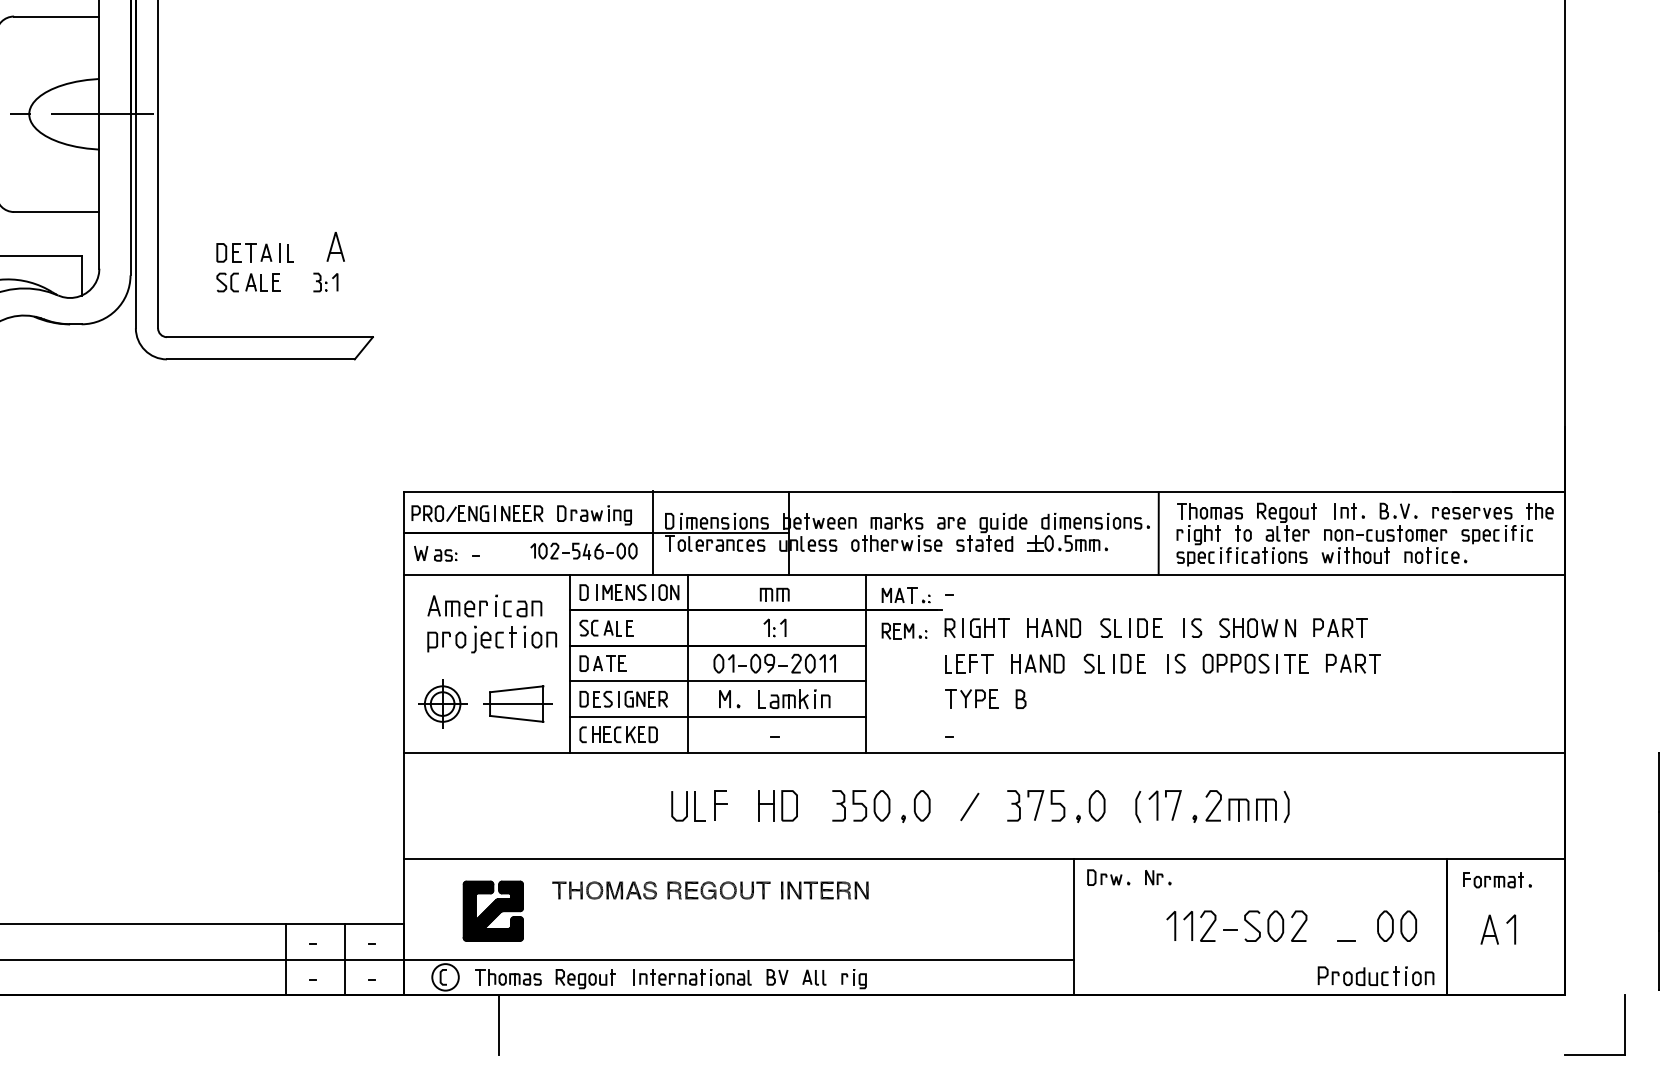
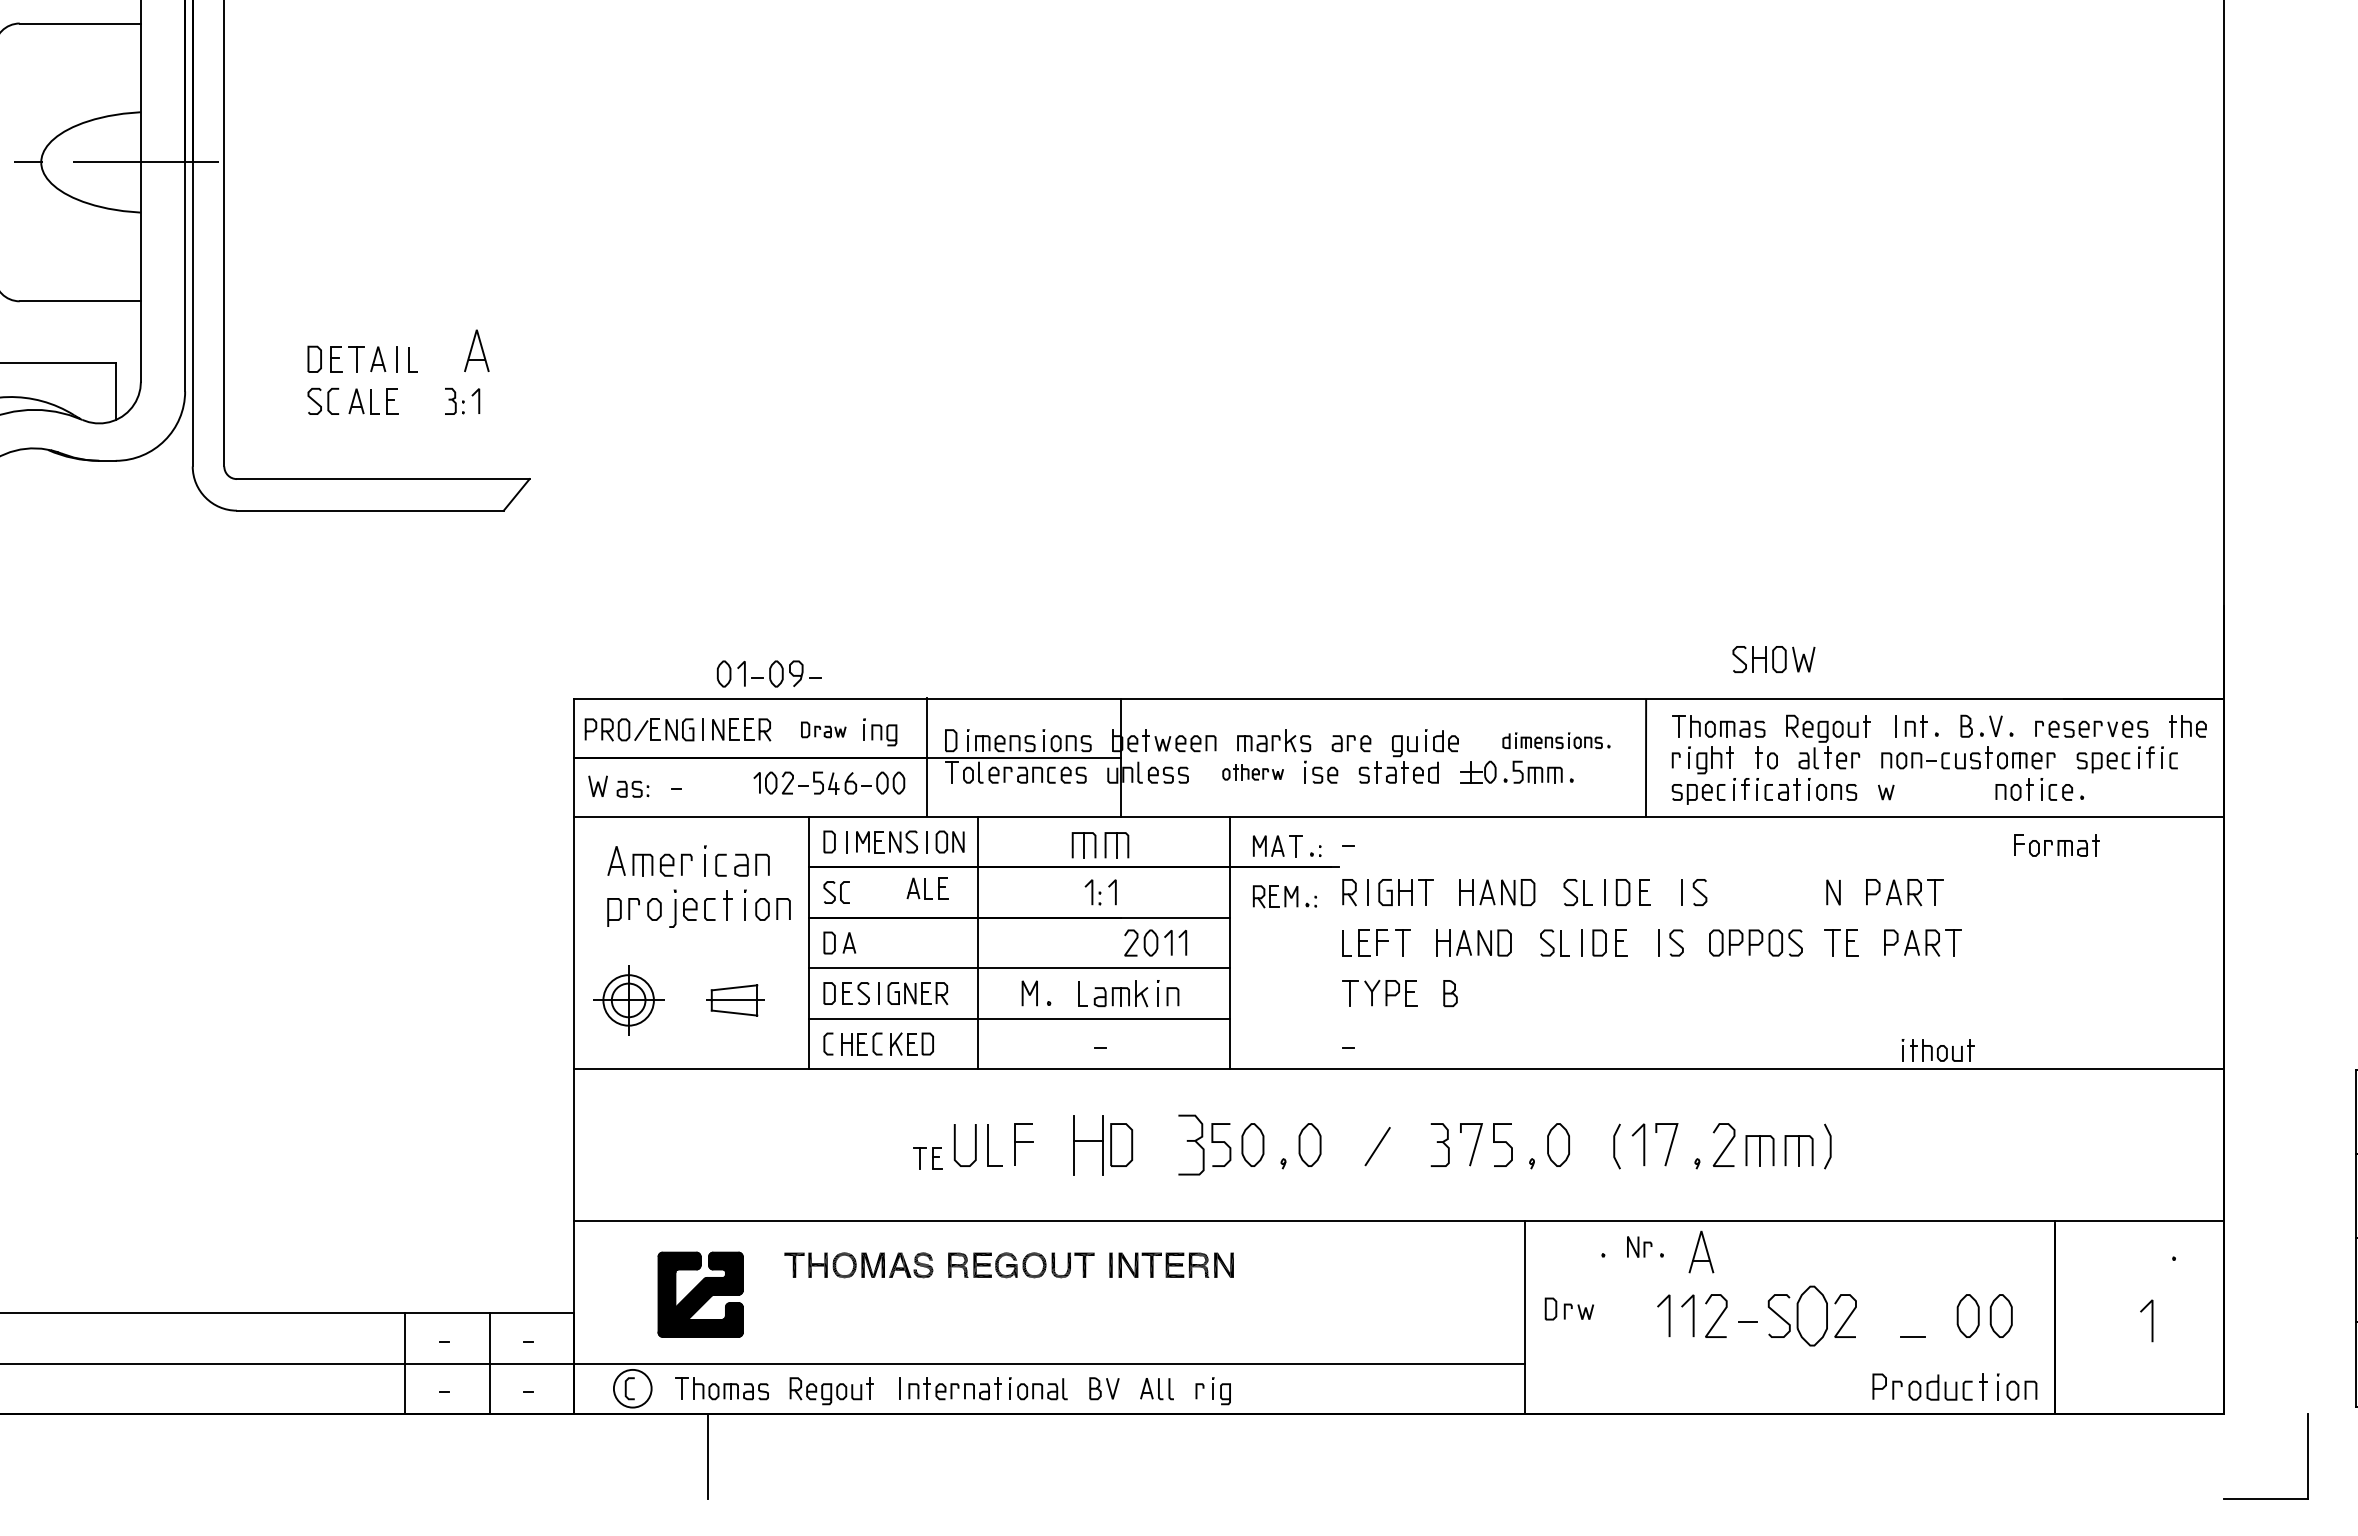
part: (579, 513) -> (823, 729), size x0.7
part: (1095, 521) -> (1556, 740), size x0.7
part: (881, 543) -> (1252, 772), size x0.7
part: (1363, 555) -> (1937, 1050), moved
part: (774, 595) -> (1100, 845), size x1.4
part: (618, 628) -> (927, 888), moved
part: (1248, 628) -> (1773, 659), moved
part: (750, 663) -> (768, 673), moved
line: (1277, 663) -> (1814, 942), removed
part: (615, 664) -> (927, 1158), moved
part: (517, 704) -> (735, 1000), size x0.6
part: (766, 805) -> (1088, 1144), size x1.4
part: (838, 805) -> (1191, 1144), size x1.4
part: (1104, 877) -> (1568, 1308), moved
part: (1493, 880) -> (2056, 845), moved
part: (1275, 925) -> (1812, 1315), size x1.4
part: (1489, 929) -> (1701, 1251), moved

